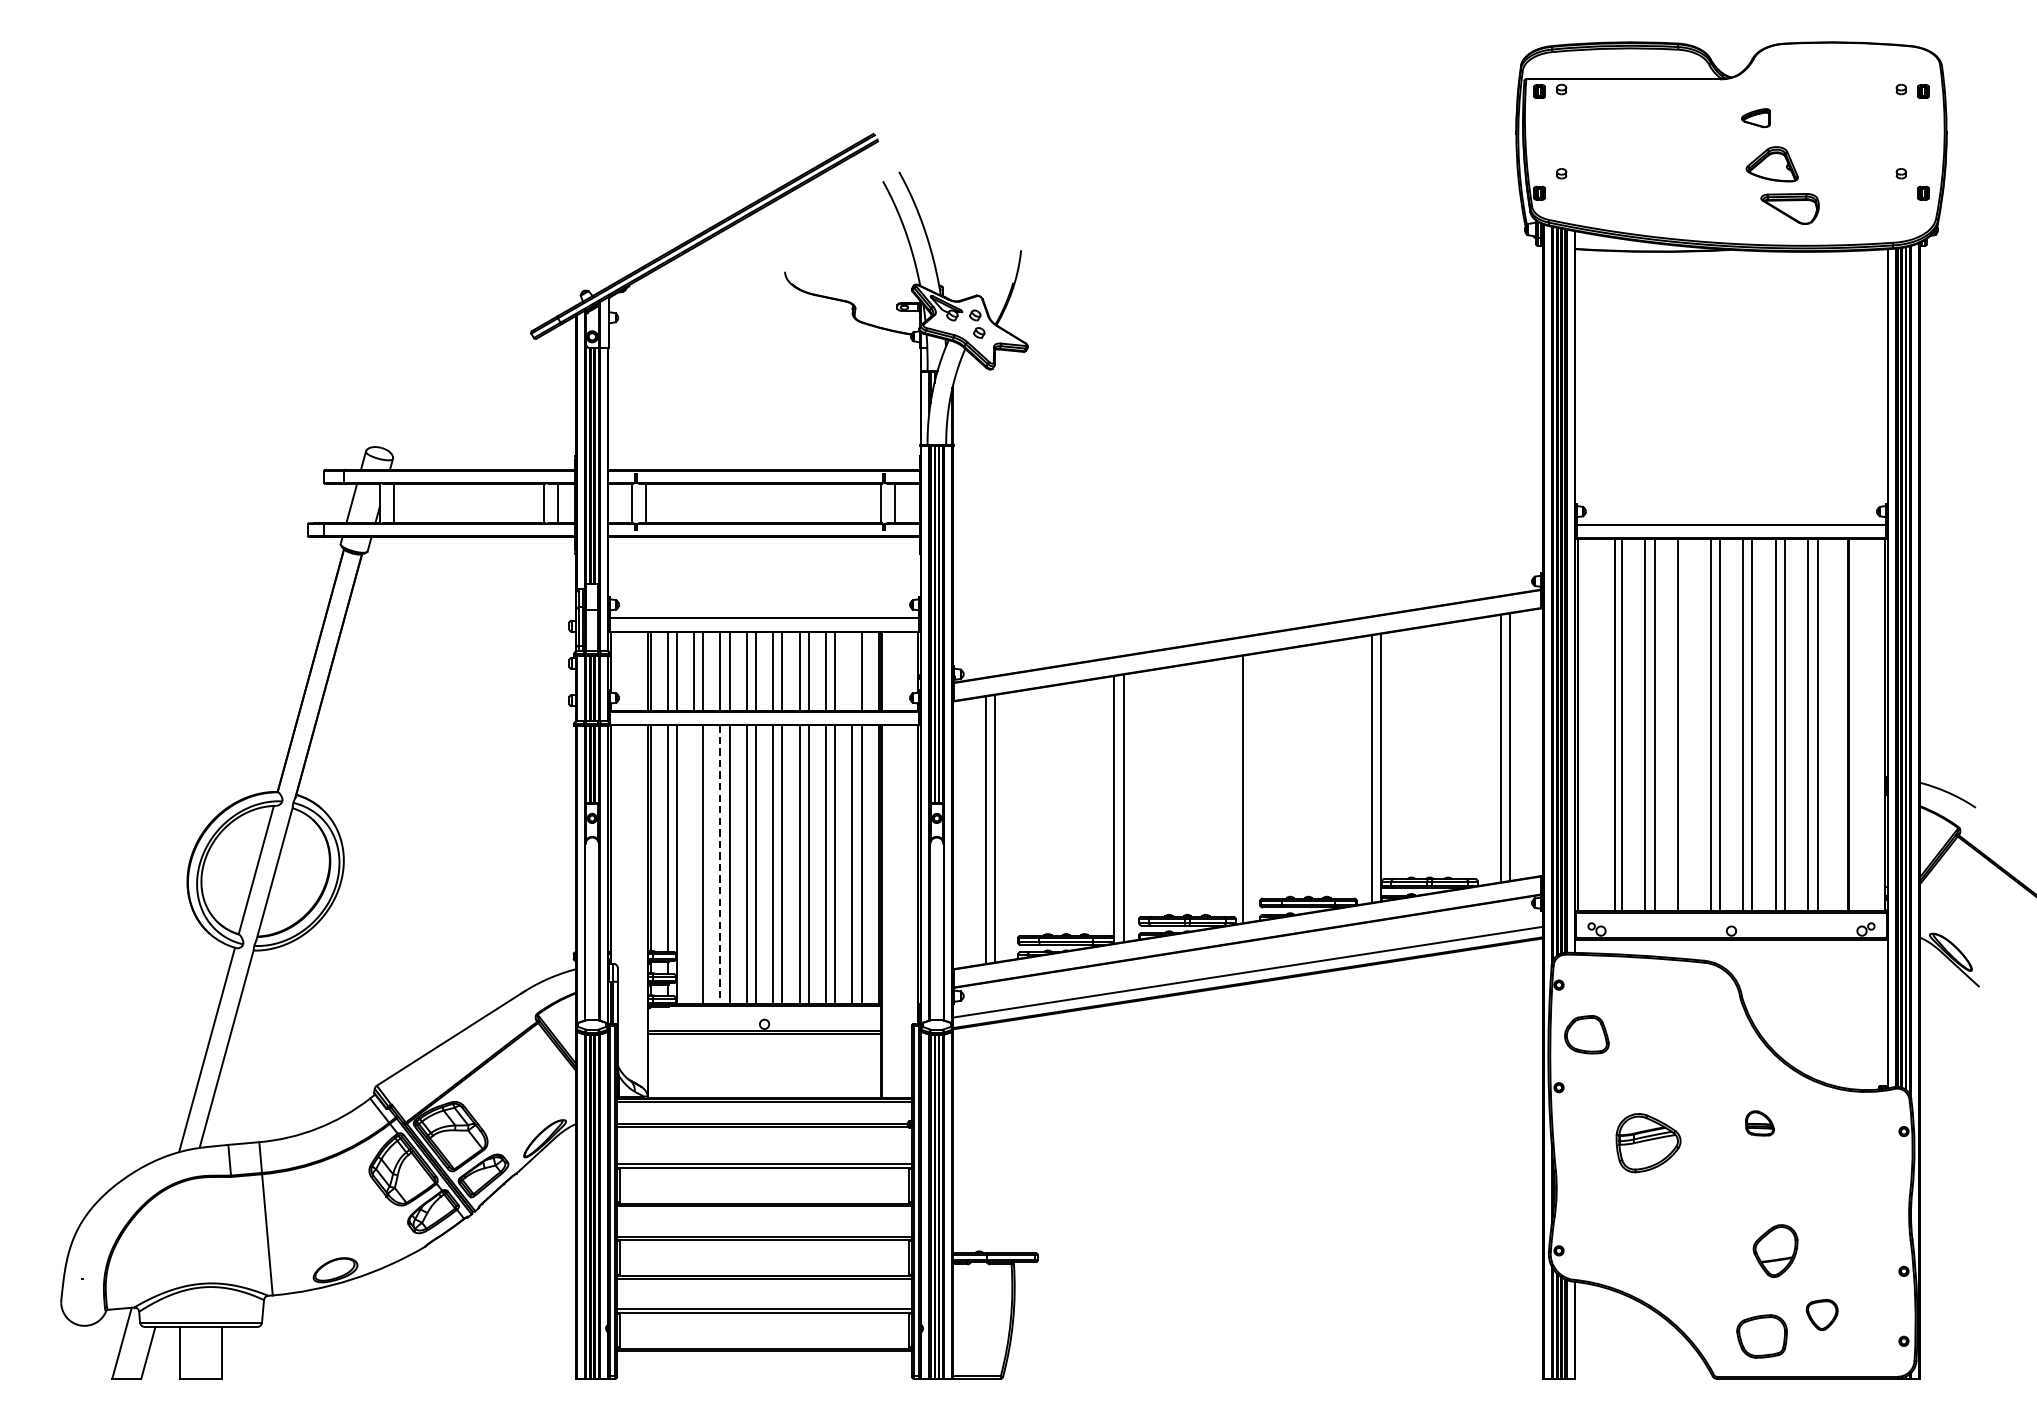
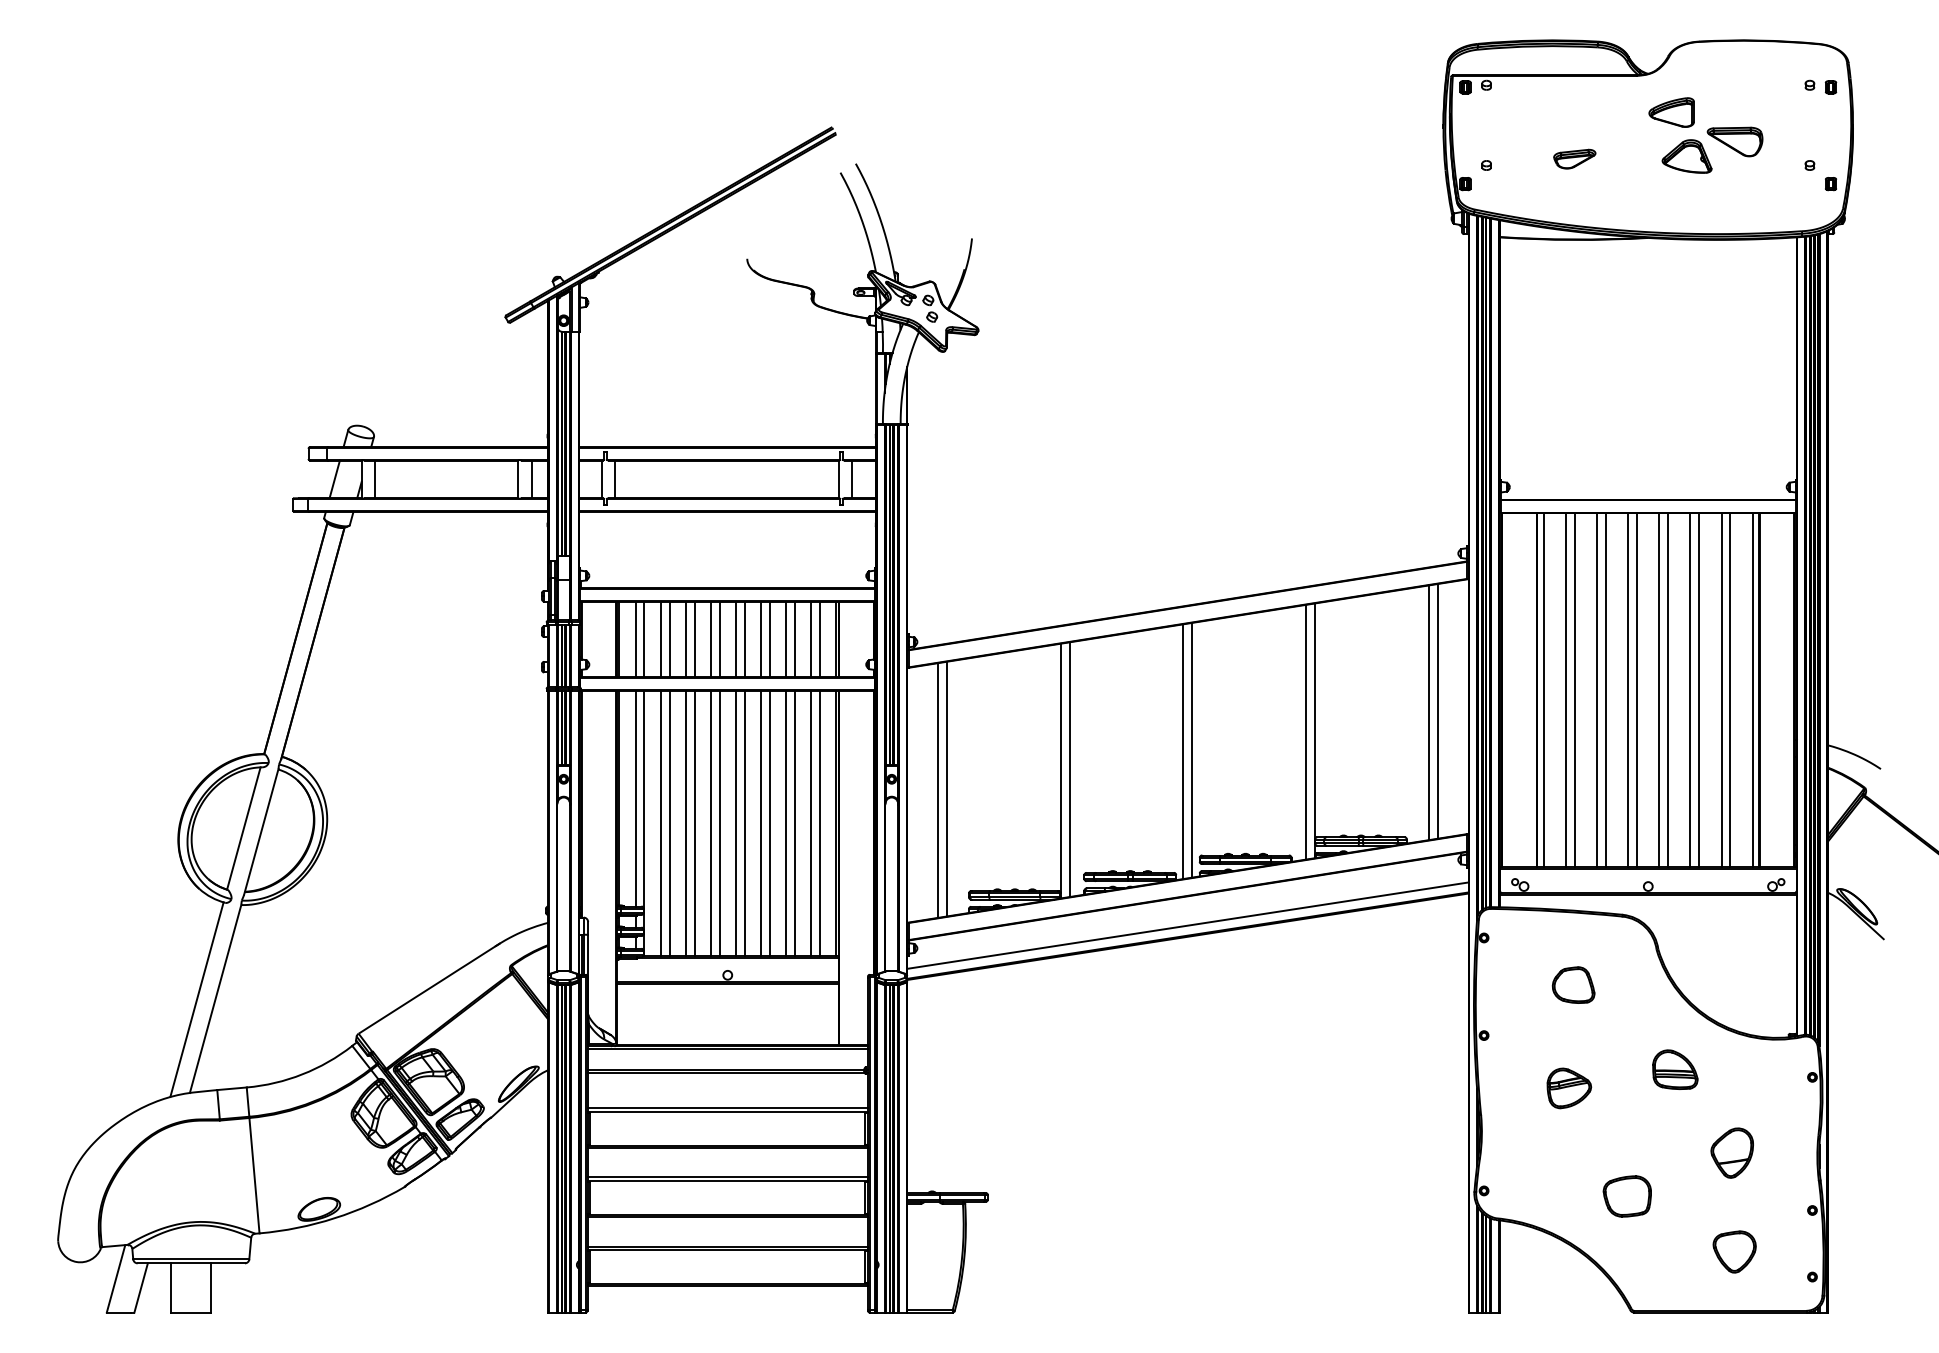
part: (1755, 118) -> (1671, 112), size x1.67
part: (1653, 166) -> (1574, 158), added
part: (1789, 208) -> (1734, 141), moved
line: (852, 671) -> (811, 639), added
line: (1687, 725) -> (1606, 690), added
line: (1840, 725) -> (1752, 690), added
line: (1252, 787) -> (1192, 749), added
line: (693, 864) -> (660, 823), added
line: (720, 864) -> (685, 823), dashed -> solid
part: (1586, 1034) -> (1573, 984), moved
part: (1760, 1123) -> (1675, 1069), size x1.67
part: (1648, 1143) -> (1569, 1088), size x0.71
part: (1774, 1250) -> (1731, 1152), moved
part: (1822, 1314) -> (1734, 1251), size x1.43
part: (1761, 1336) -> (1626, 1196), moved

